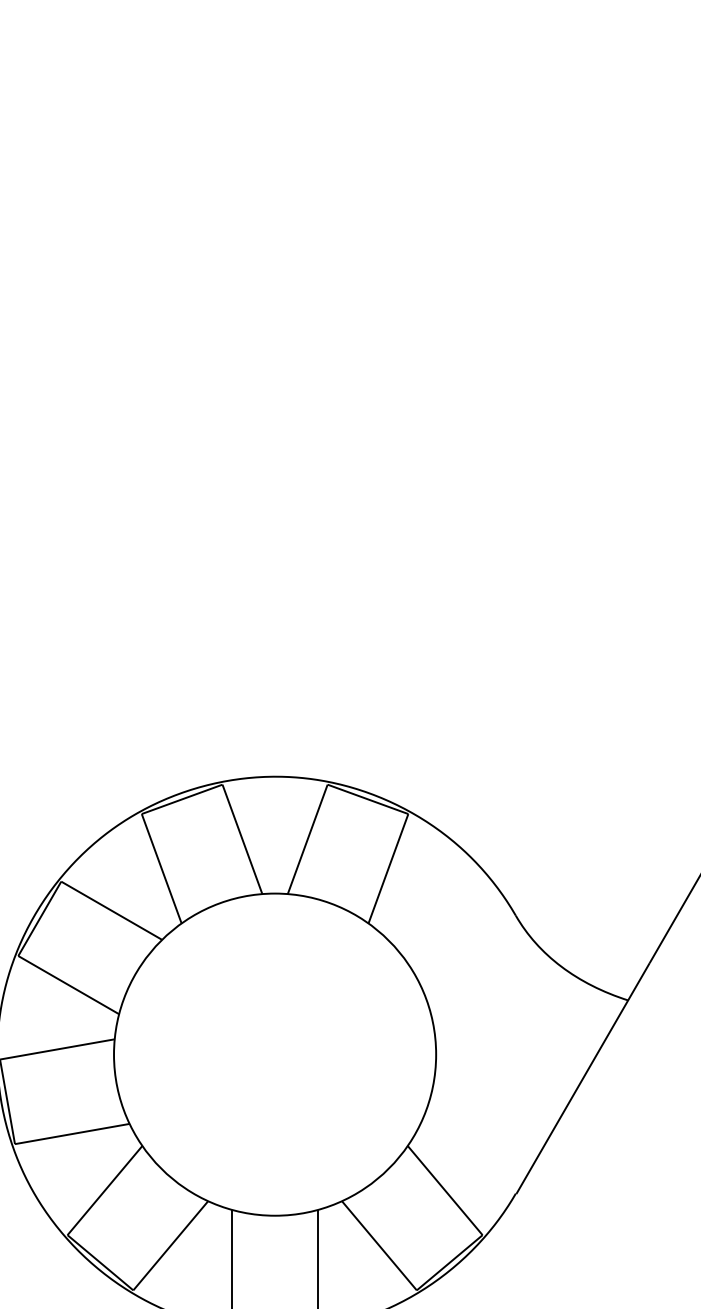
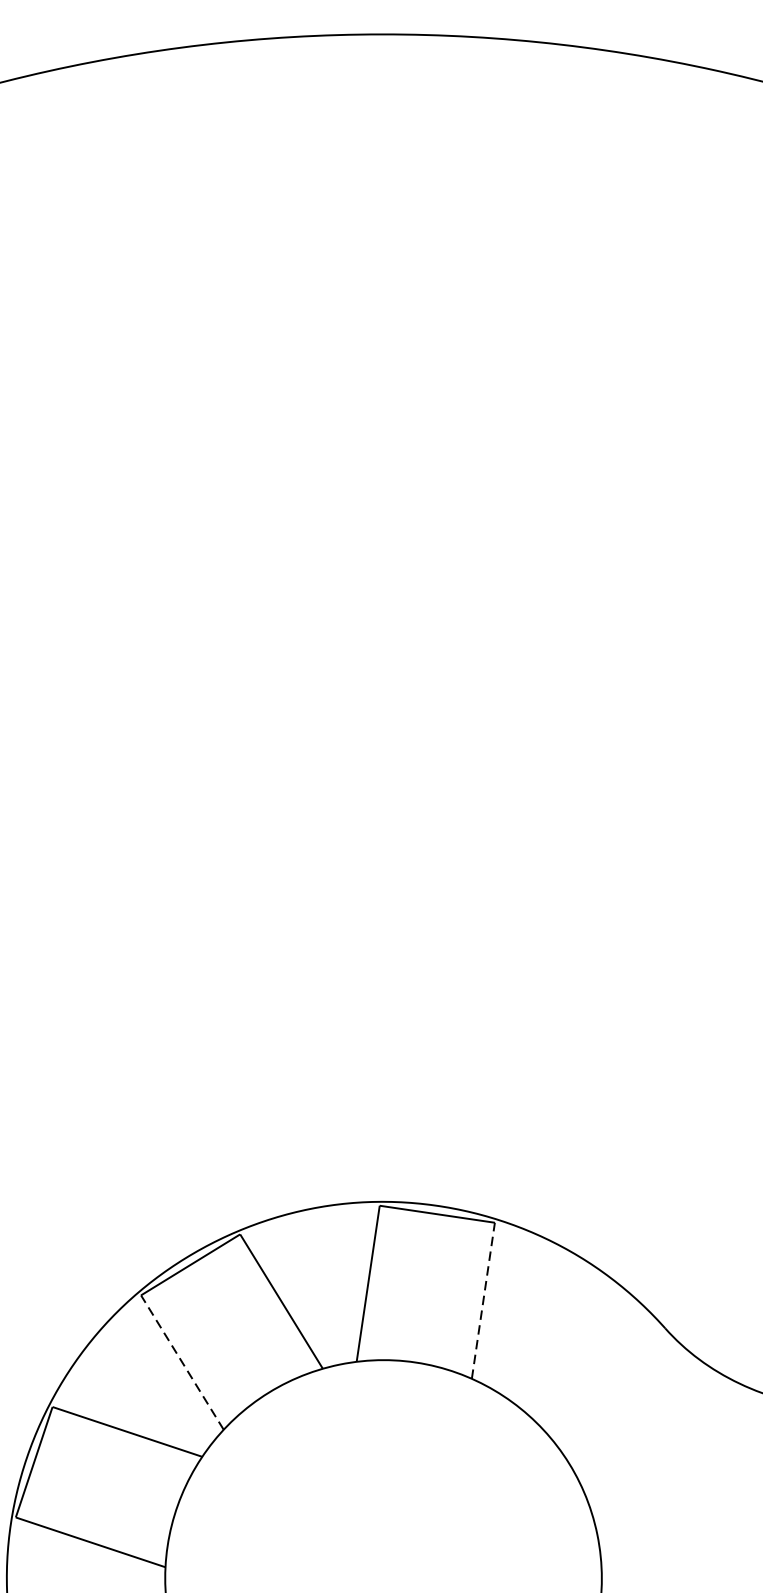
line: (161, 868) -> (182, 1362), solid -> dashed
line: (388, 868) -> (483, 1300), solid -> dashed

